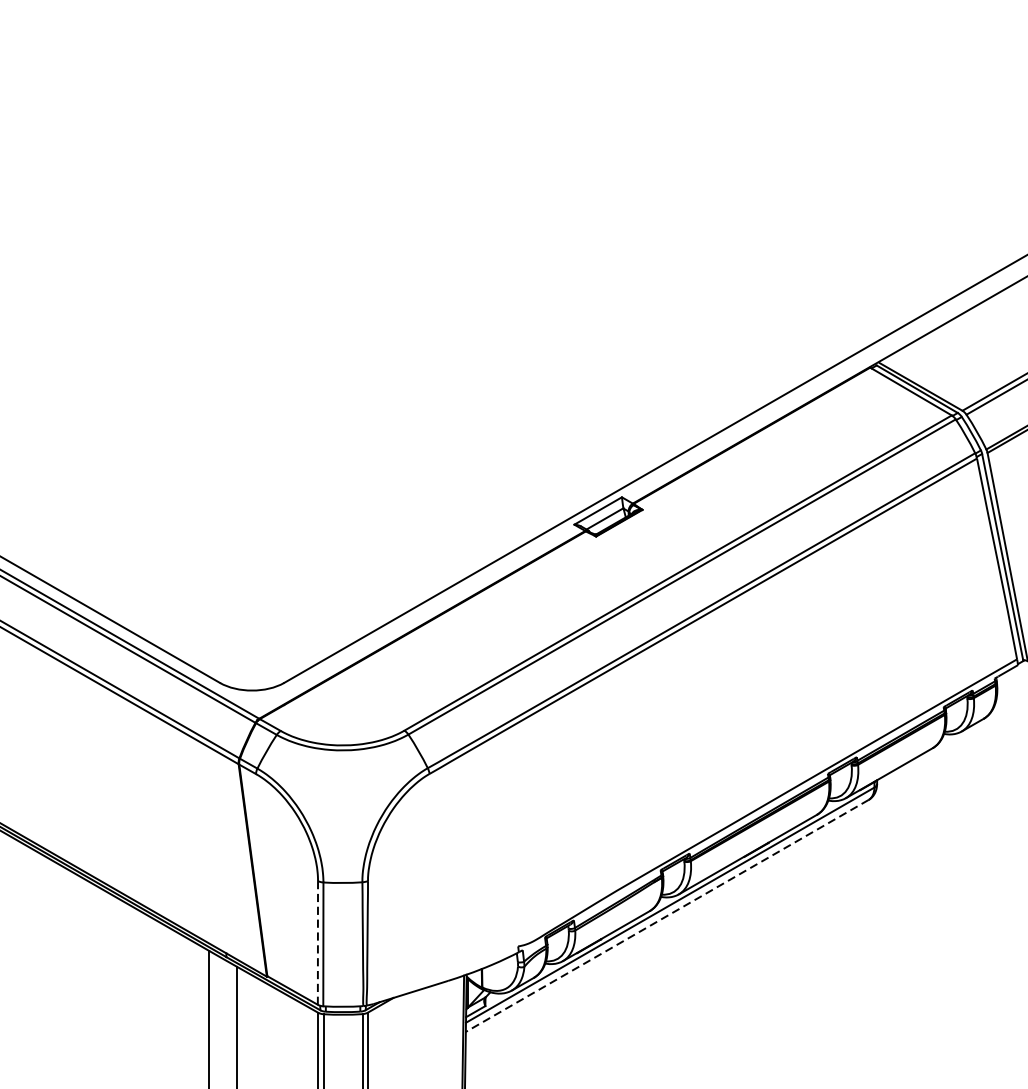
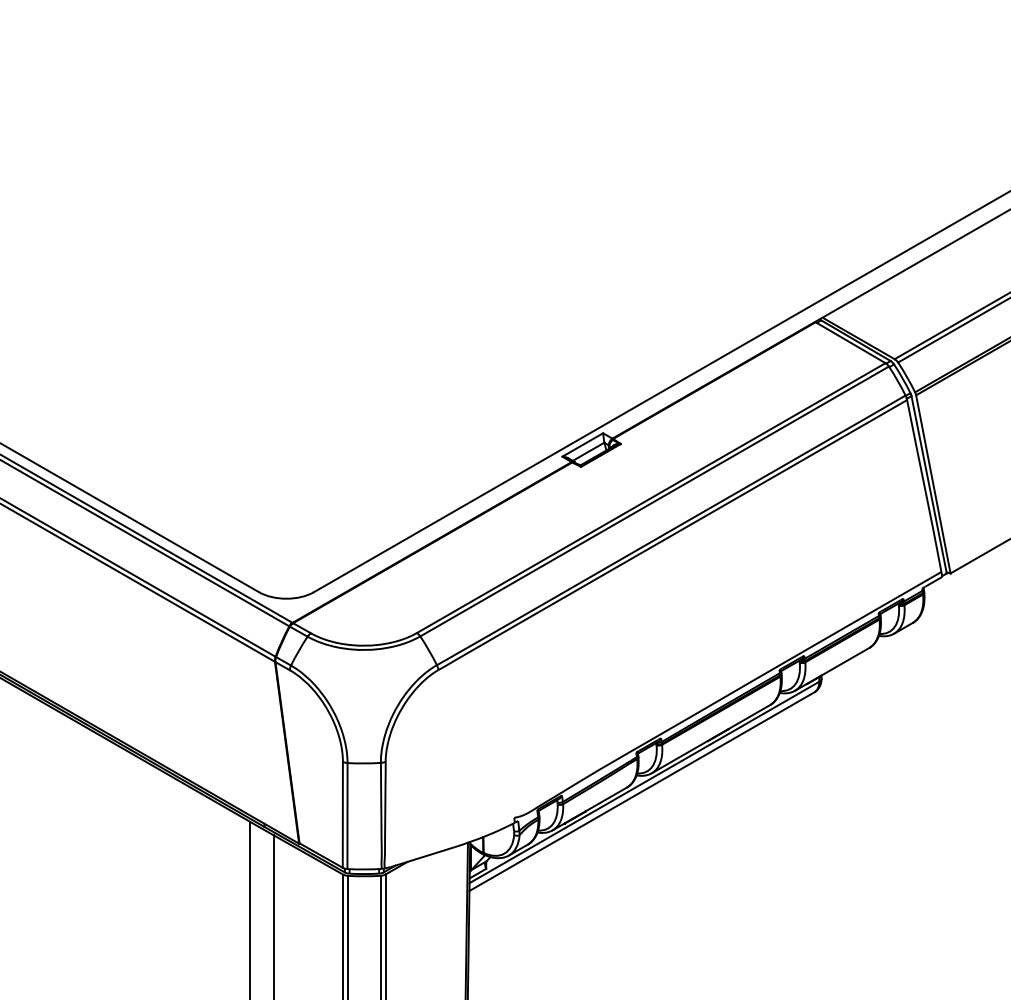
line: (666, 915) -> (641, 791), dashed -> solid
line: (317, 942) -> (342, 814), dashed -> solid

